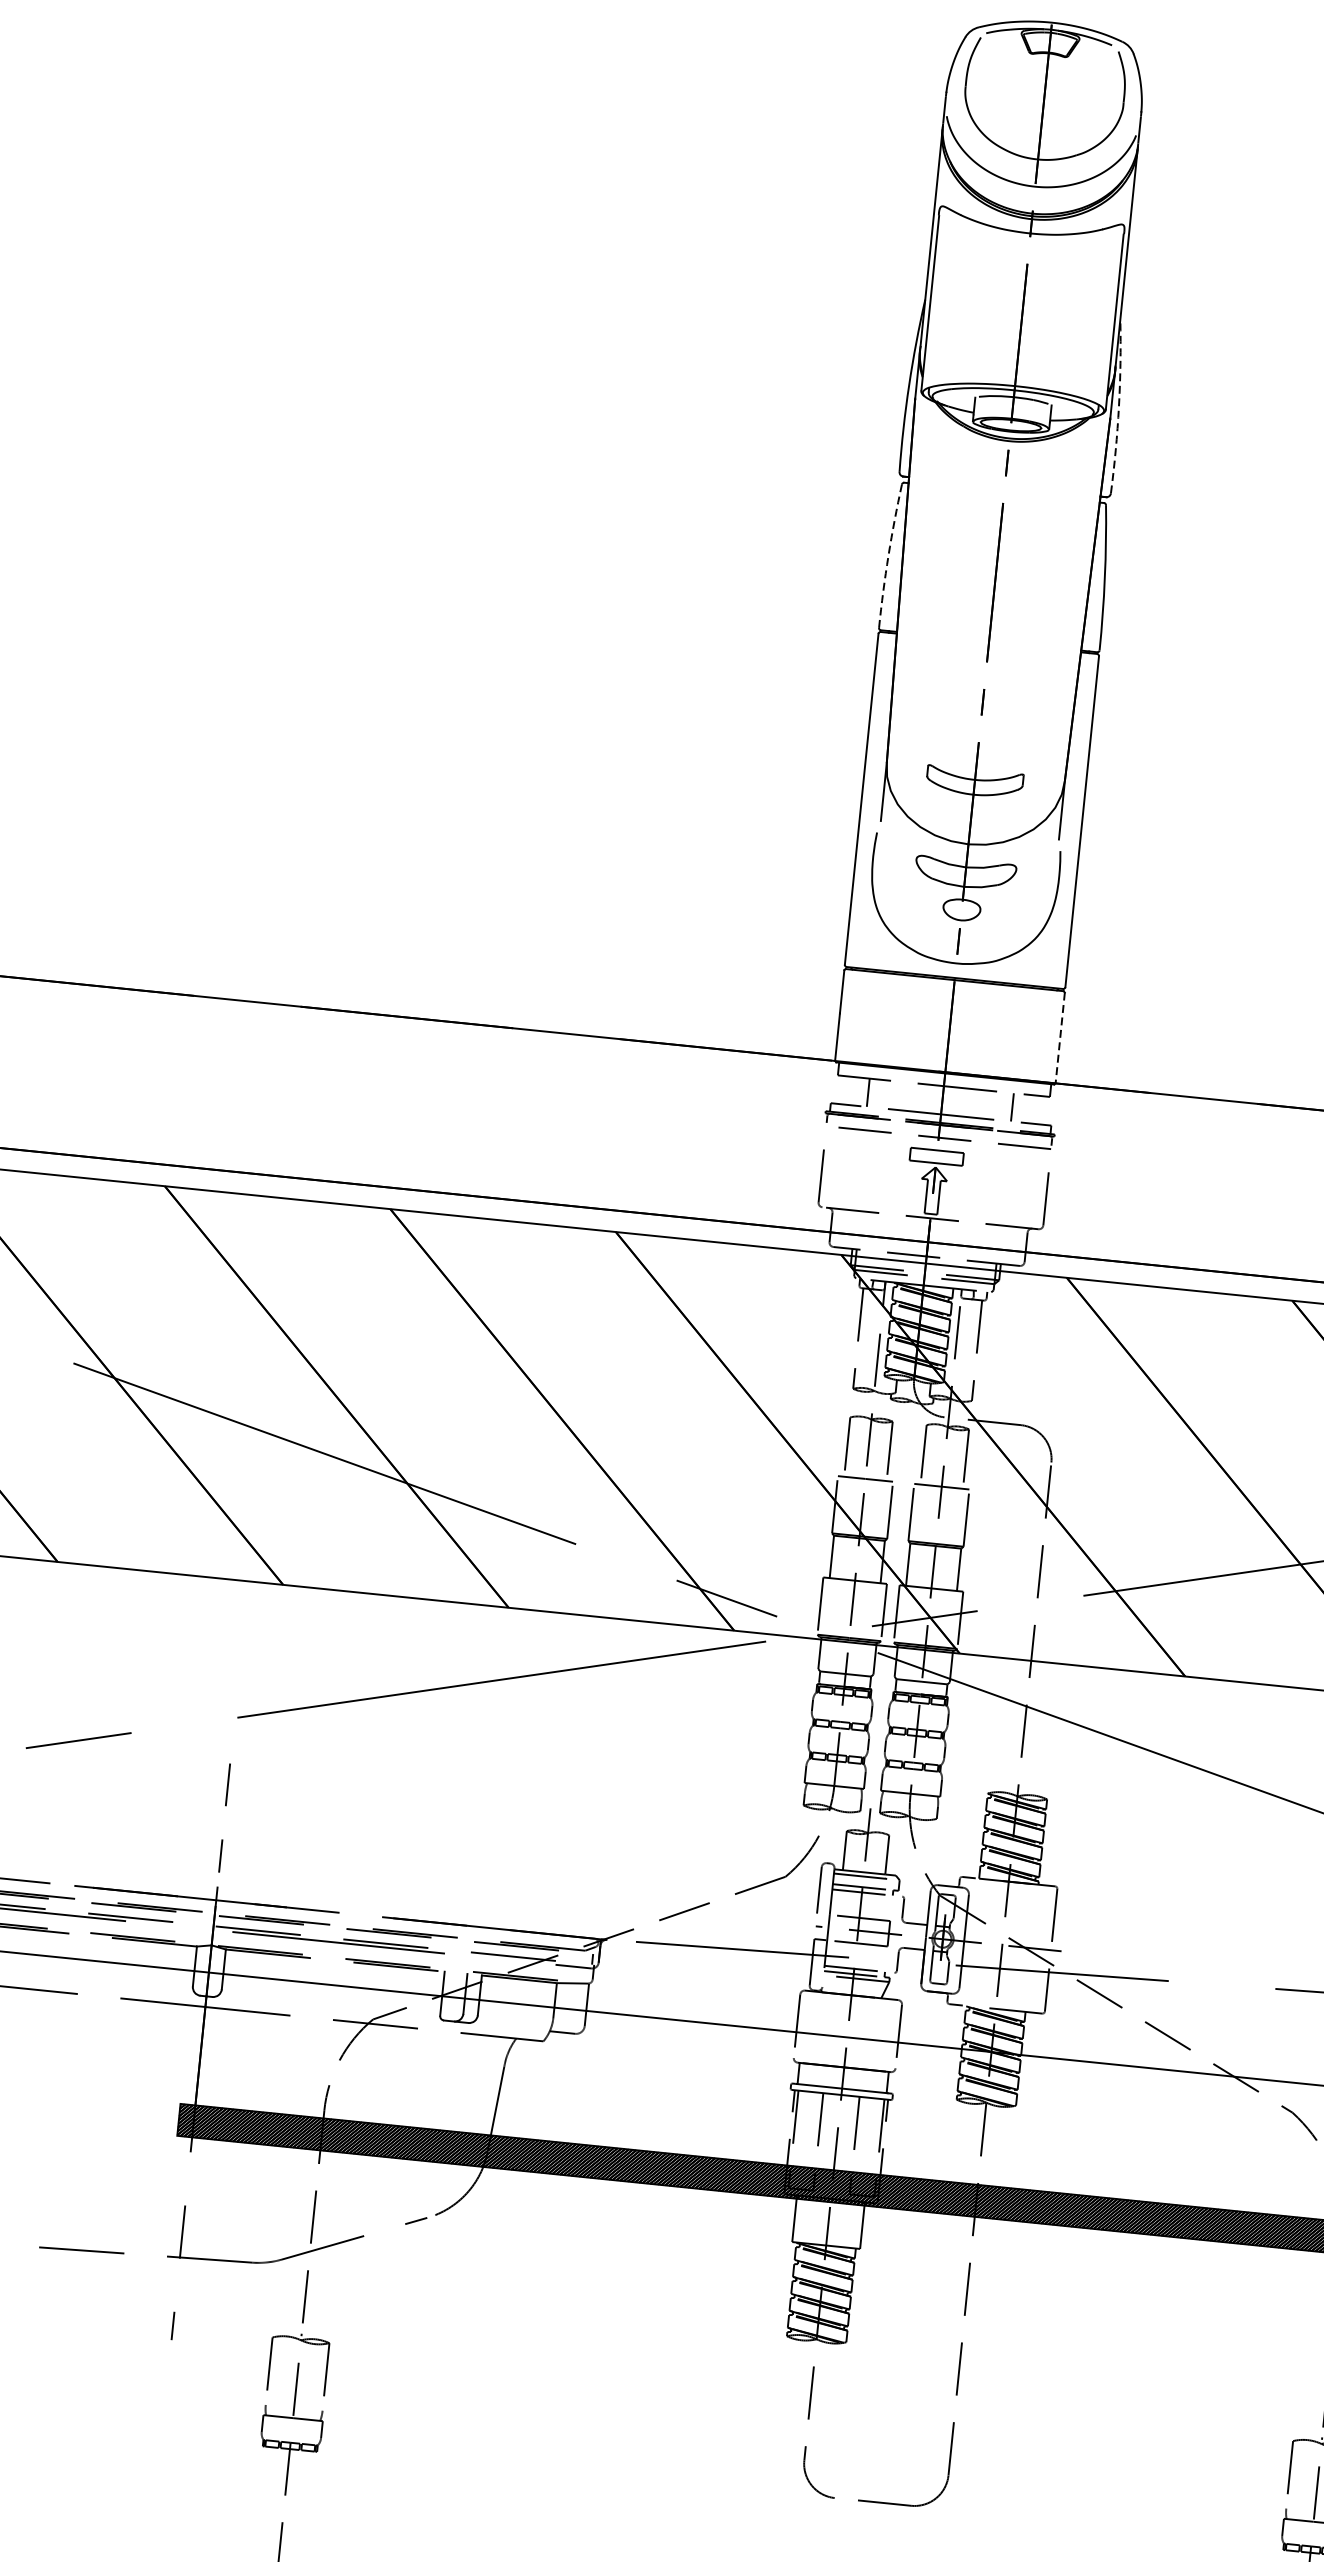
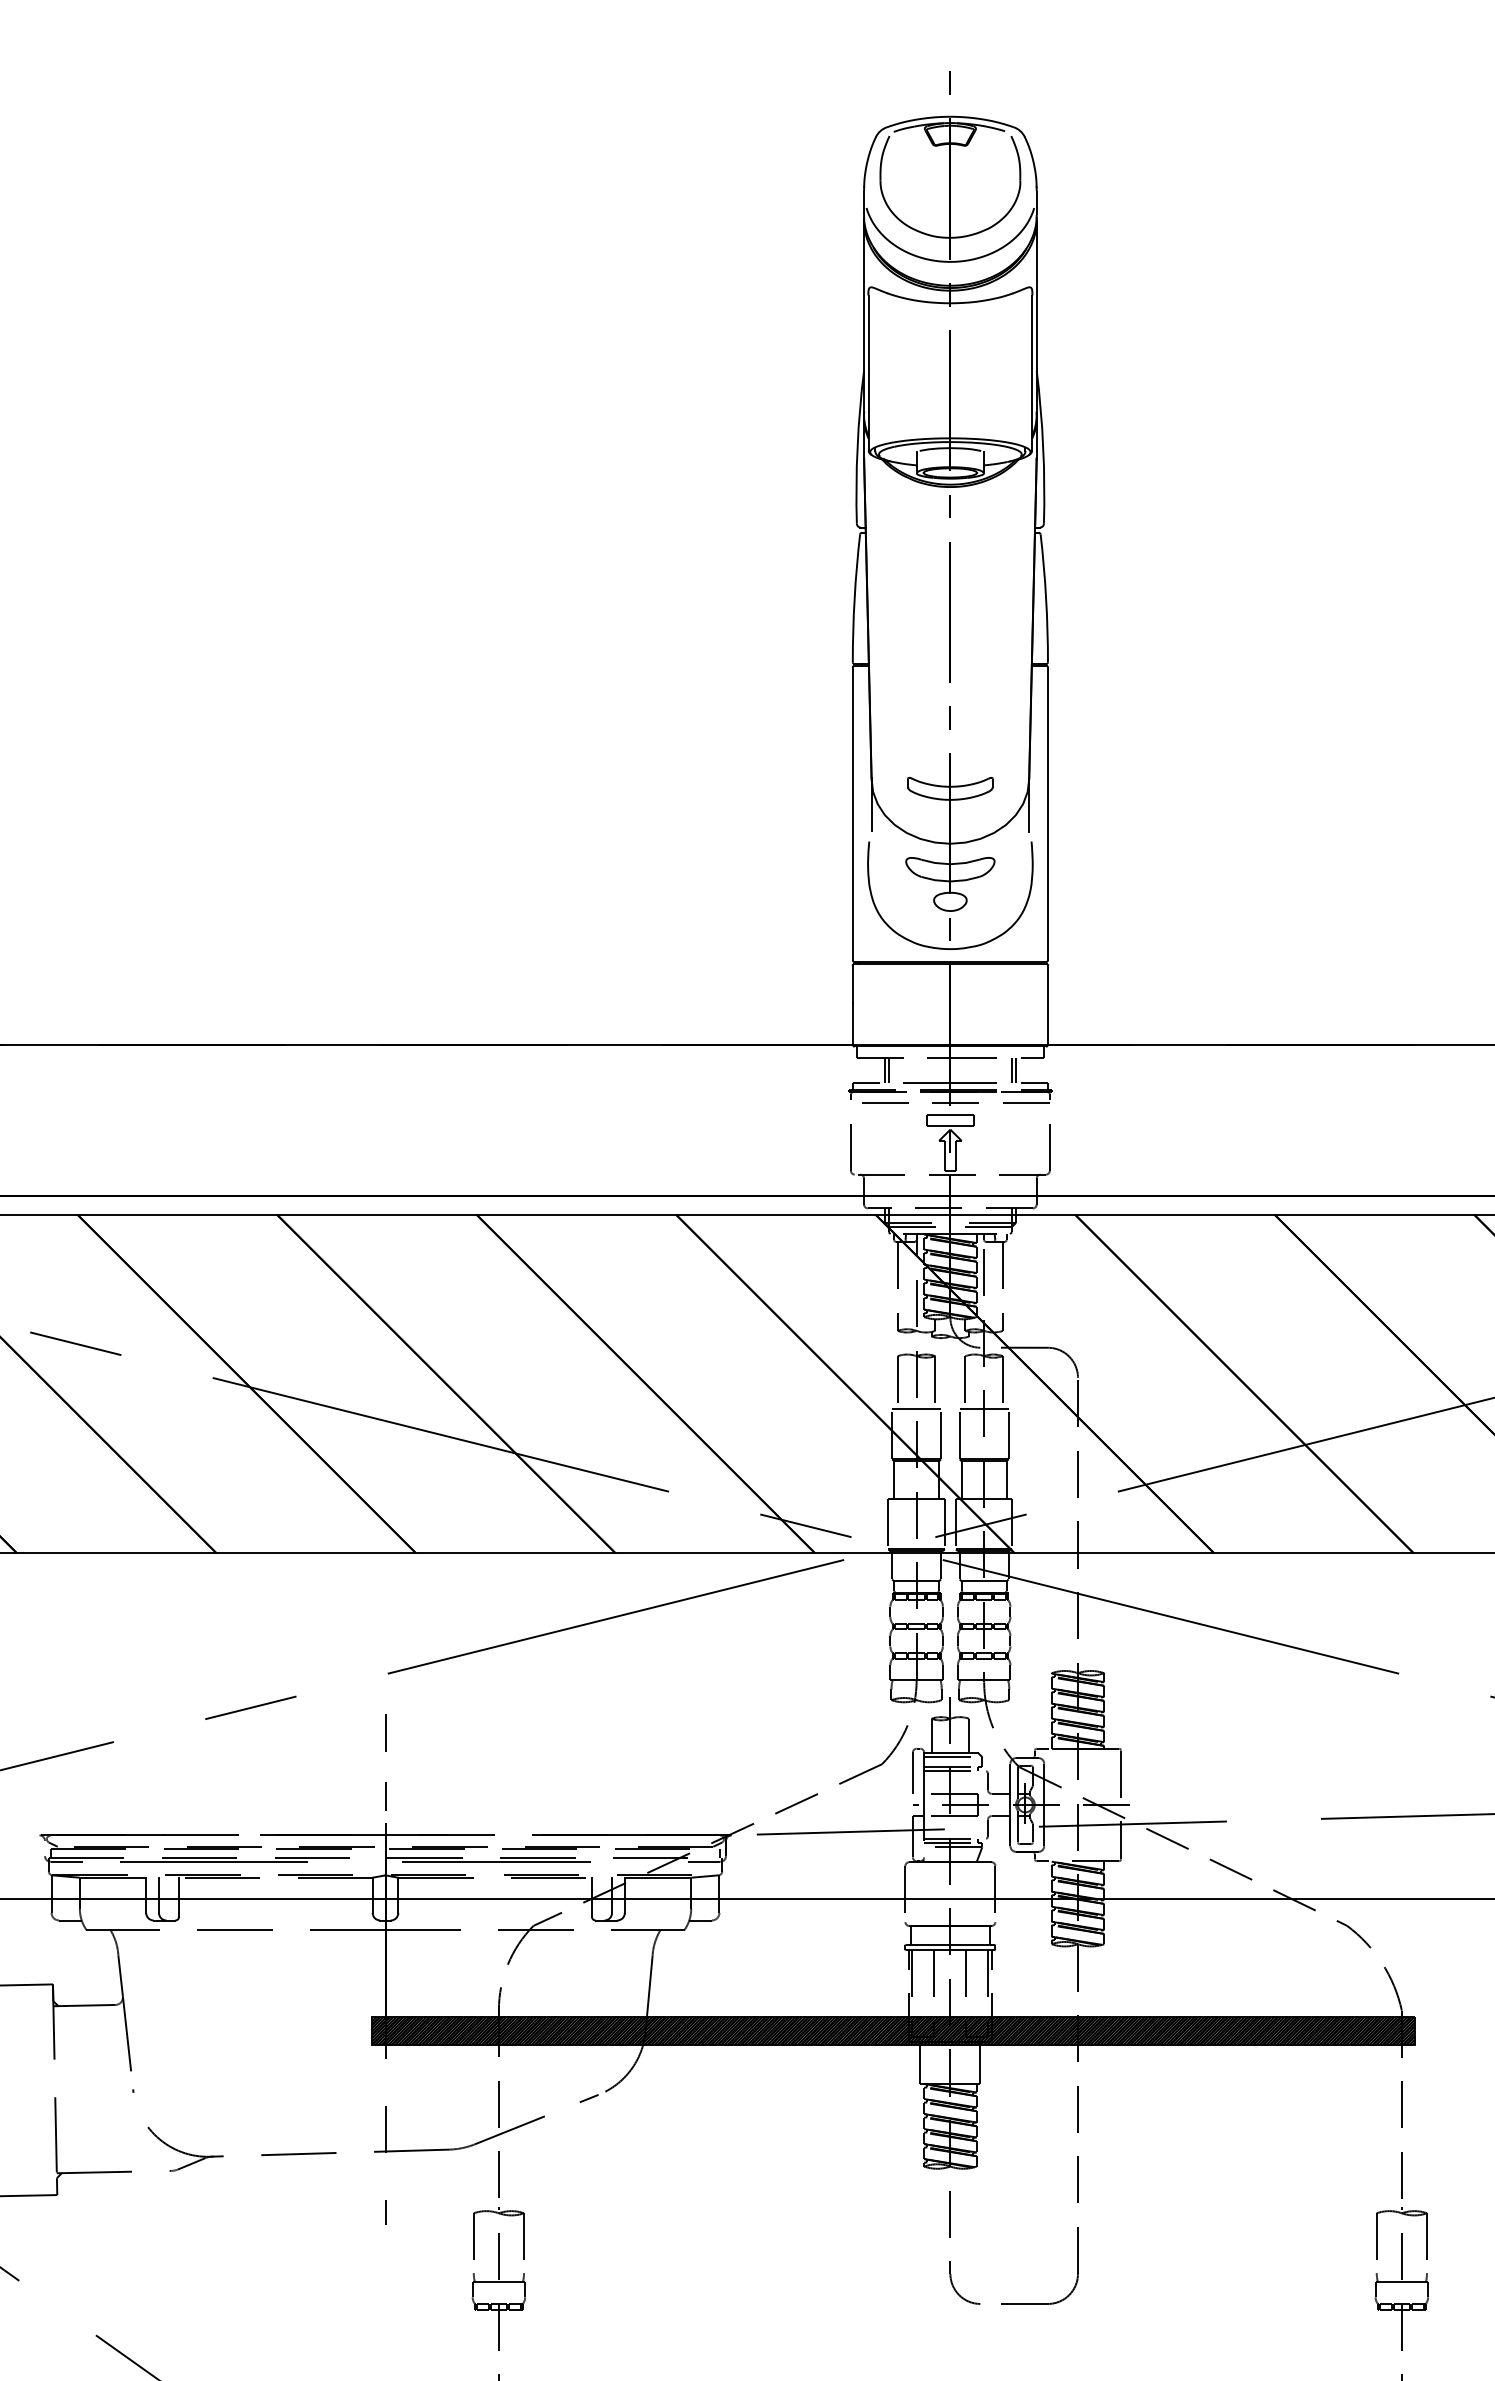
arc: (1119, 407) -> (1043, 447), dashed -> solid
arc: (888, 556) -> (854, 598), dashed -> solid
line: (1059, 1038) -> (1047, 1005), dashed -> solid
line: (872, 1092) -> (888, 1069), added
line: (1017, 1107) -> (1016, 1069), added

